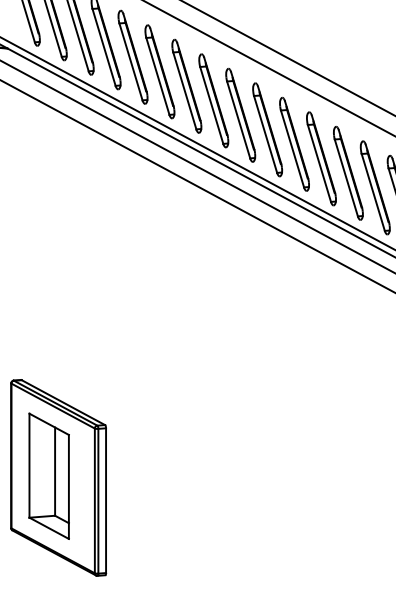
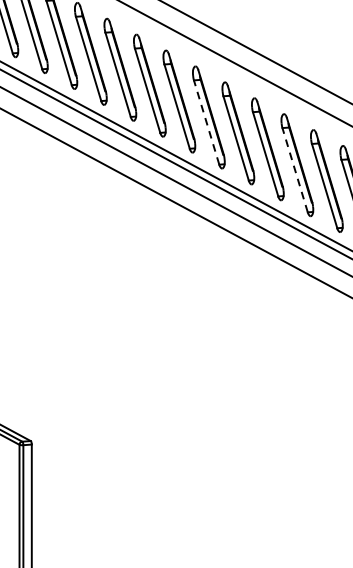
line: (265, 133) -> (206, 121), solid -> dashed
line: (346, 177) -> (295, 169), solid -> dashed

